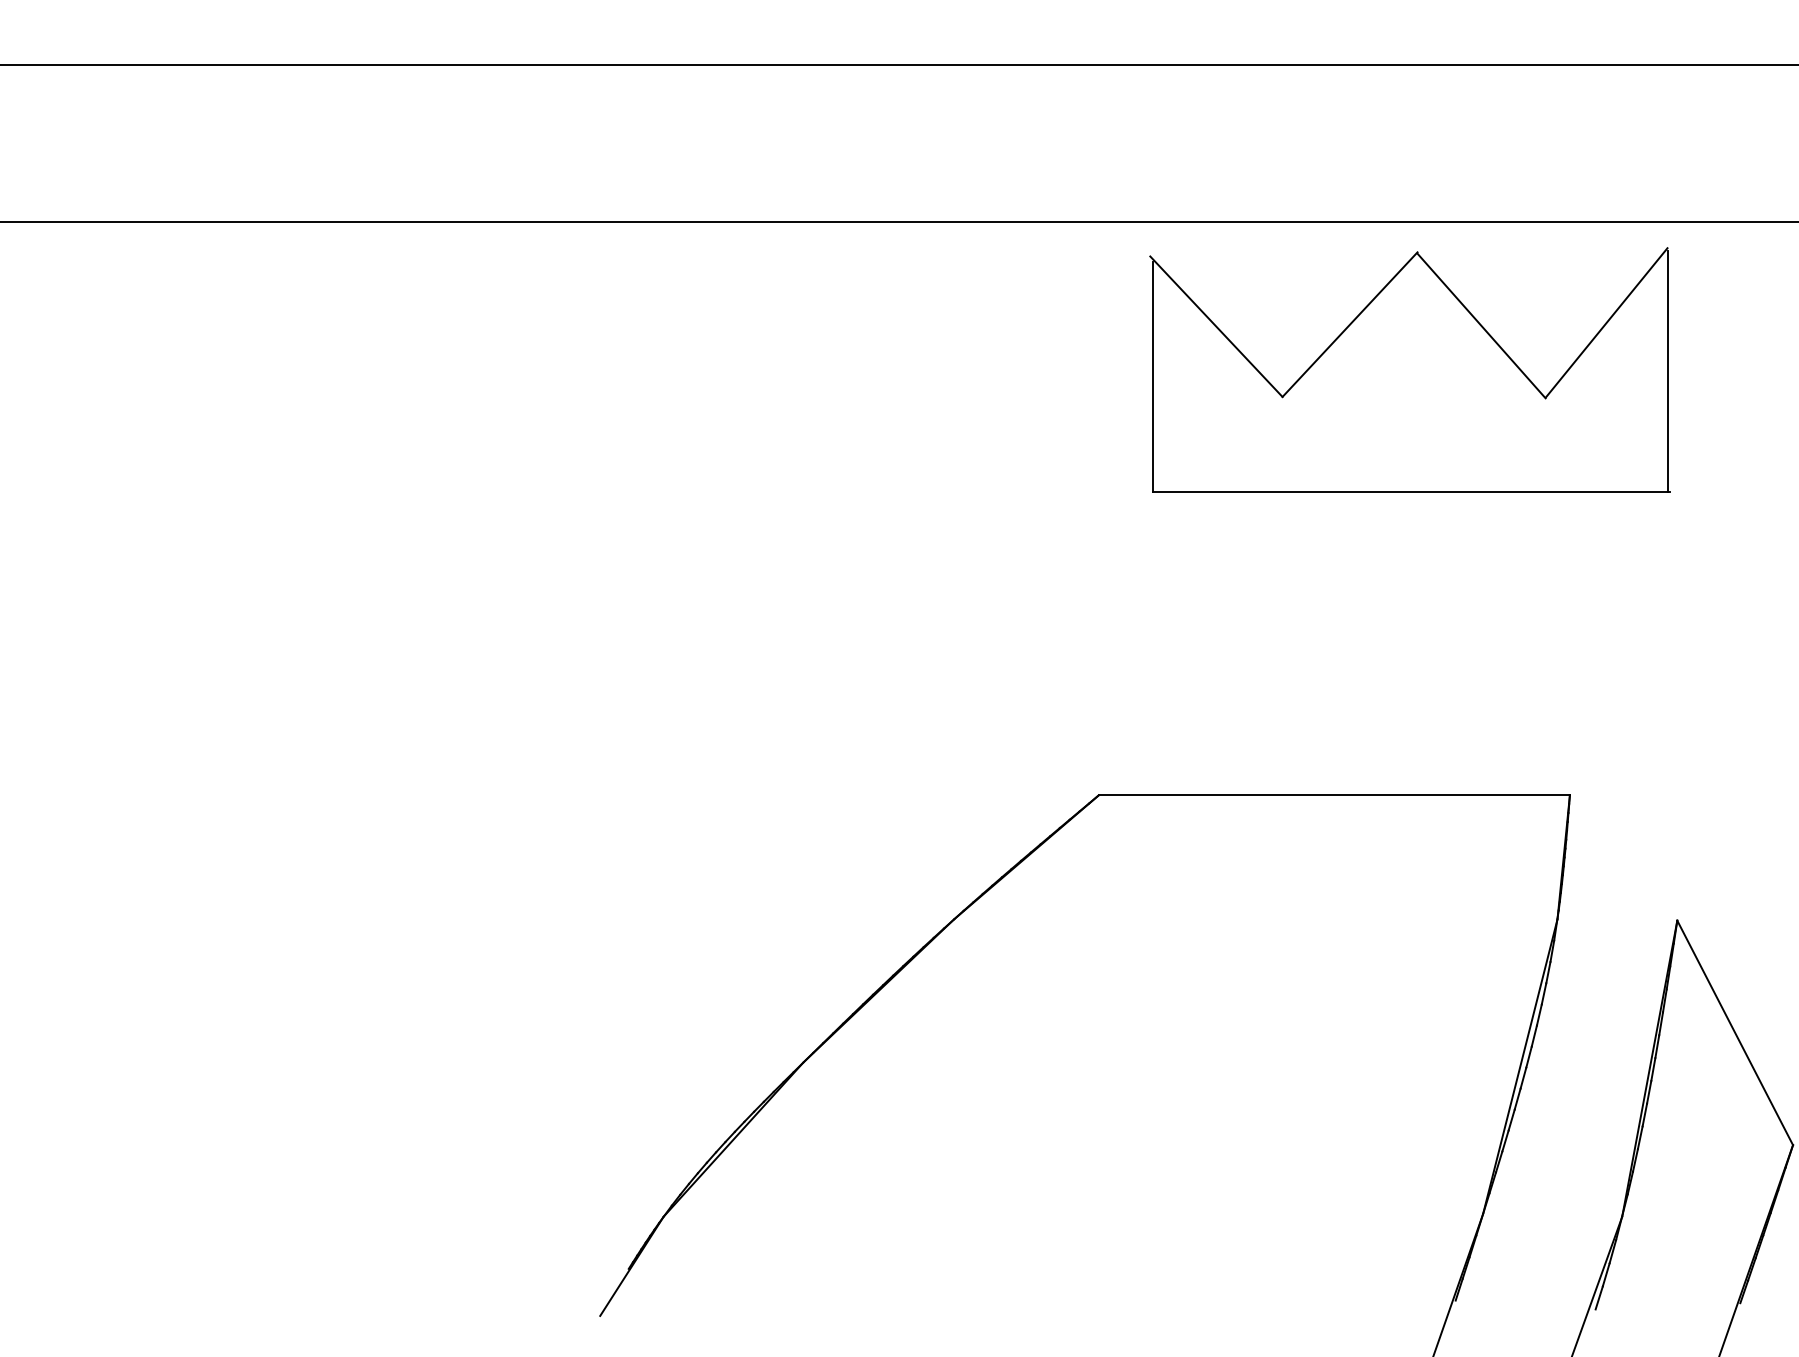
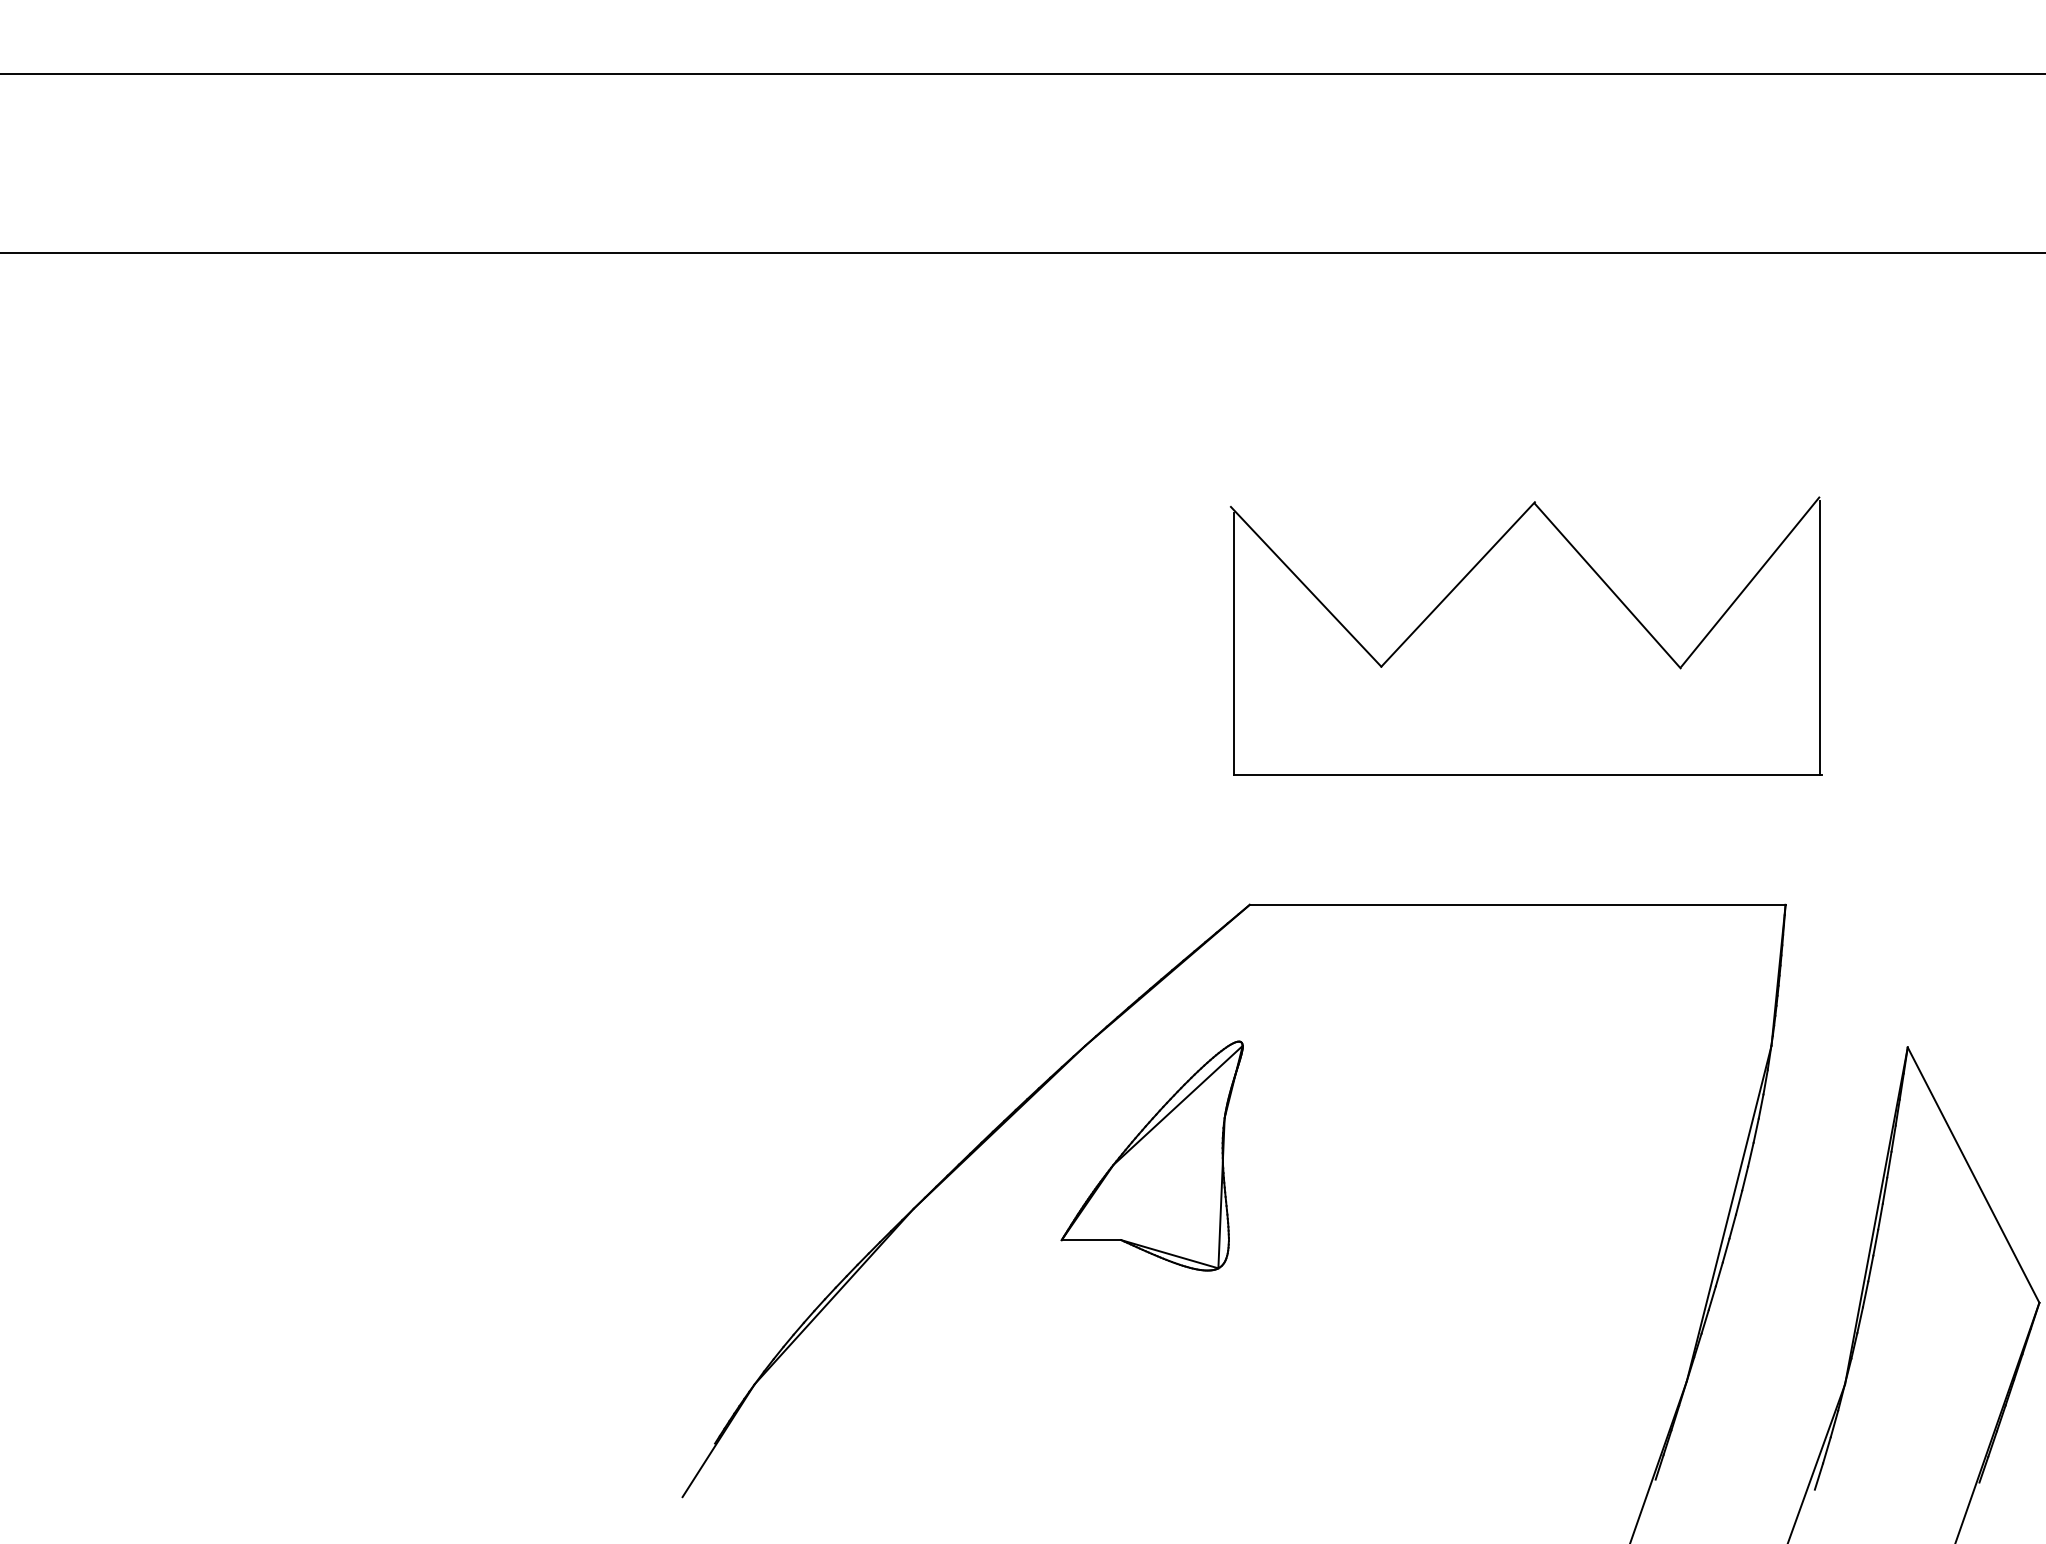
part: (1409, 369) -> (1525, 635), moved
part: (1012, 1015) -> (1151, 1155), added

